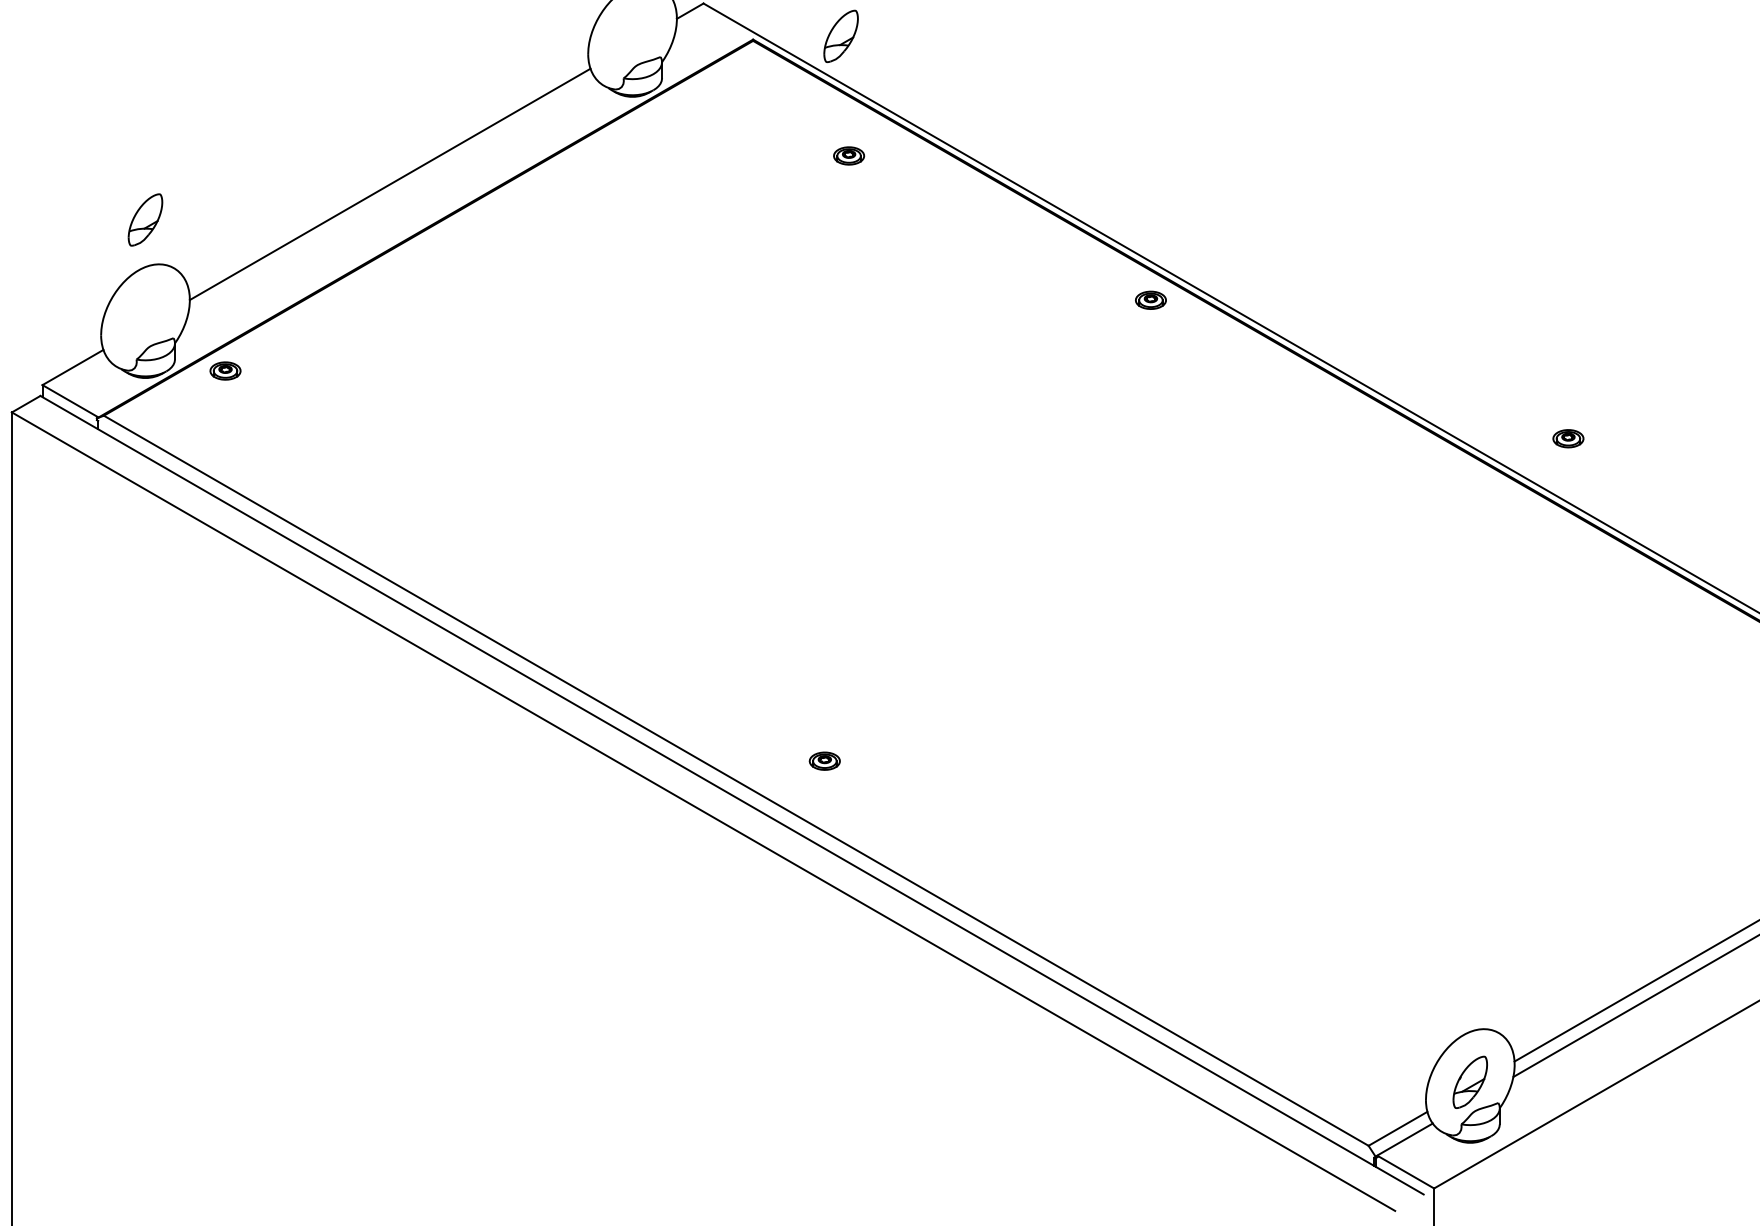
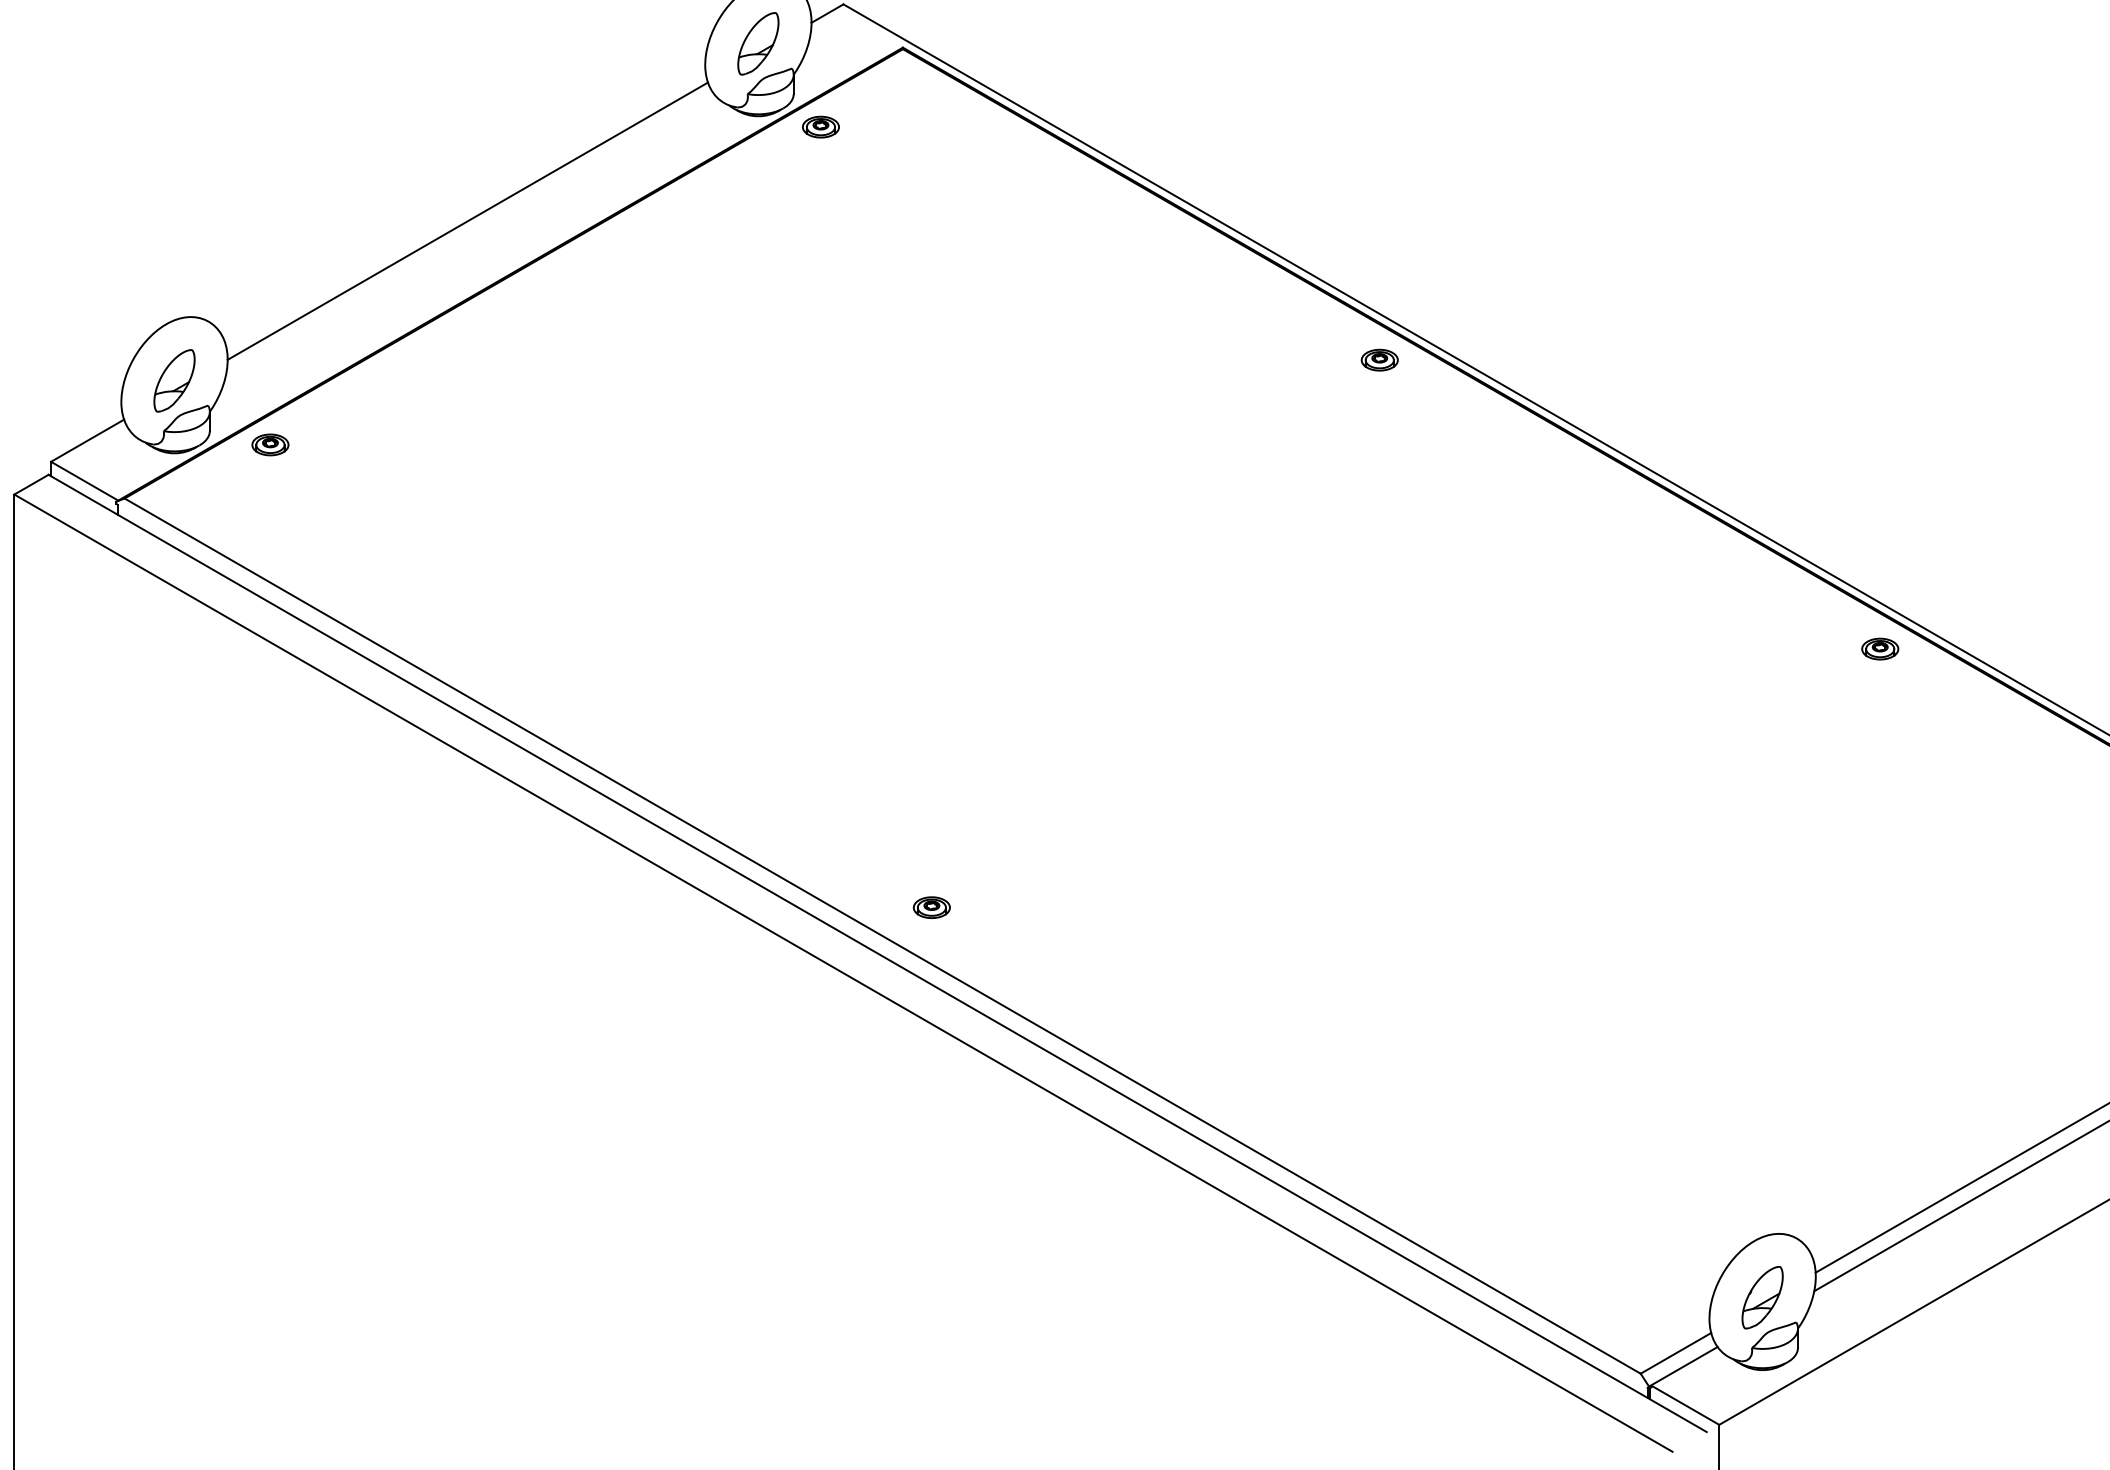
part: (841, 36) -> (758, 43), moved
part: (848, 155) -> (820, 126), moved
part: (145, 219) -> (174, 380), moved
part: (1568, 438) -> (1880, 648), moved
part: (824, 761) -> (931, 907), moved

